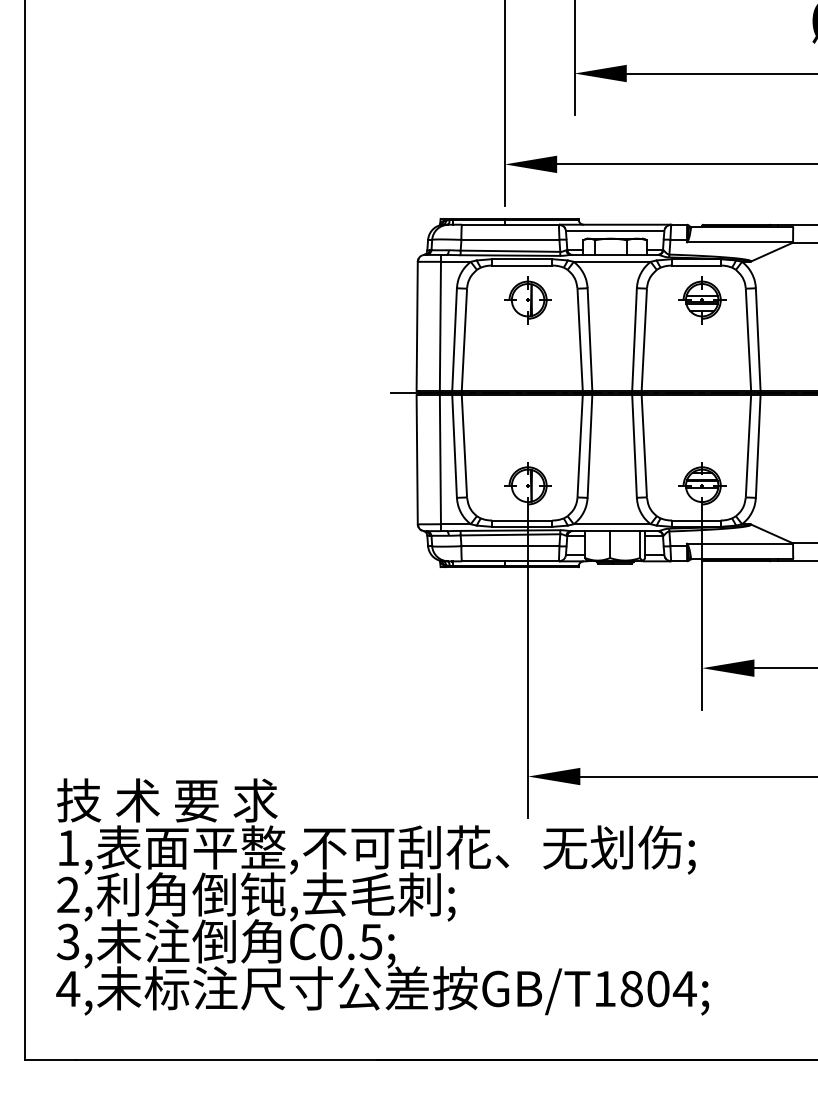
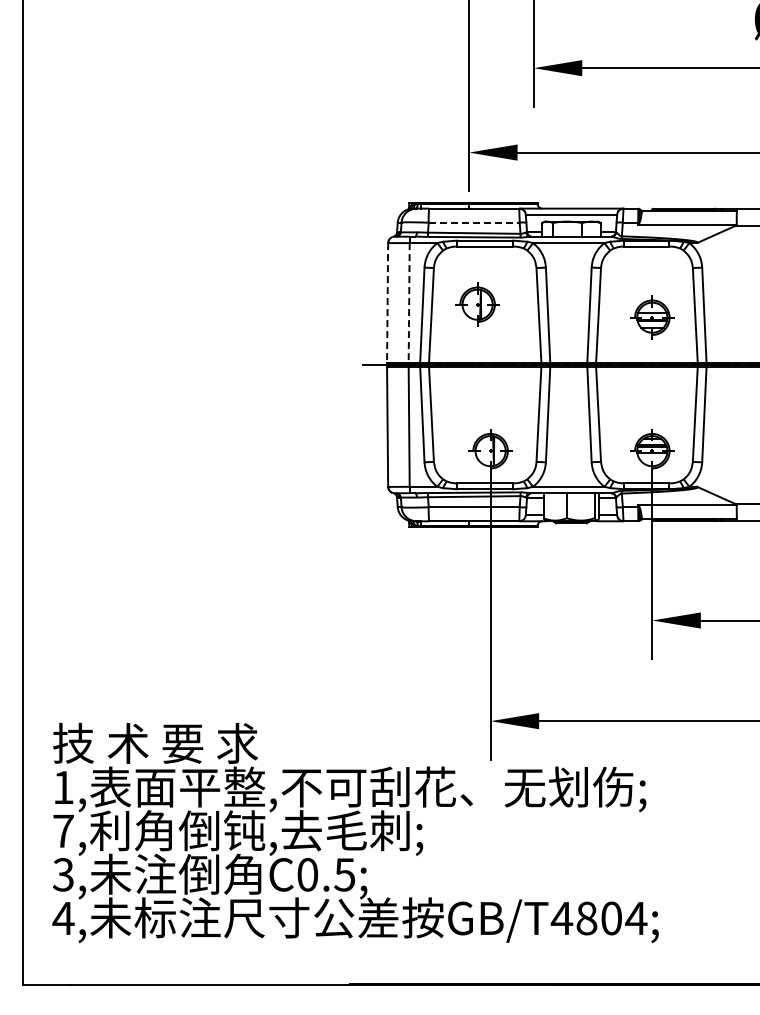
line: (510, 239) -> (474, 222), solid -> dashed
part: (527, 299) -> (477, 304), moved
part: (702, 299) -> (652, 317), moved
line: (417, 325) -> (387, 302), solid -> dashed
line: (440, 325) -> (409, 302), solid -> dashed
text: (68, 894) -> (63, 830), 2, -> 7,
text: (604, 988) -> (561, 918), GB/T1804; -> GB/T4804;

